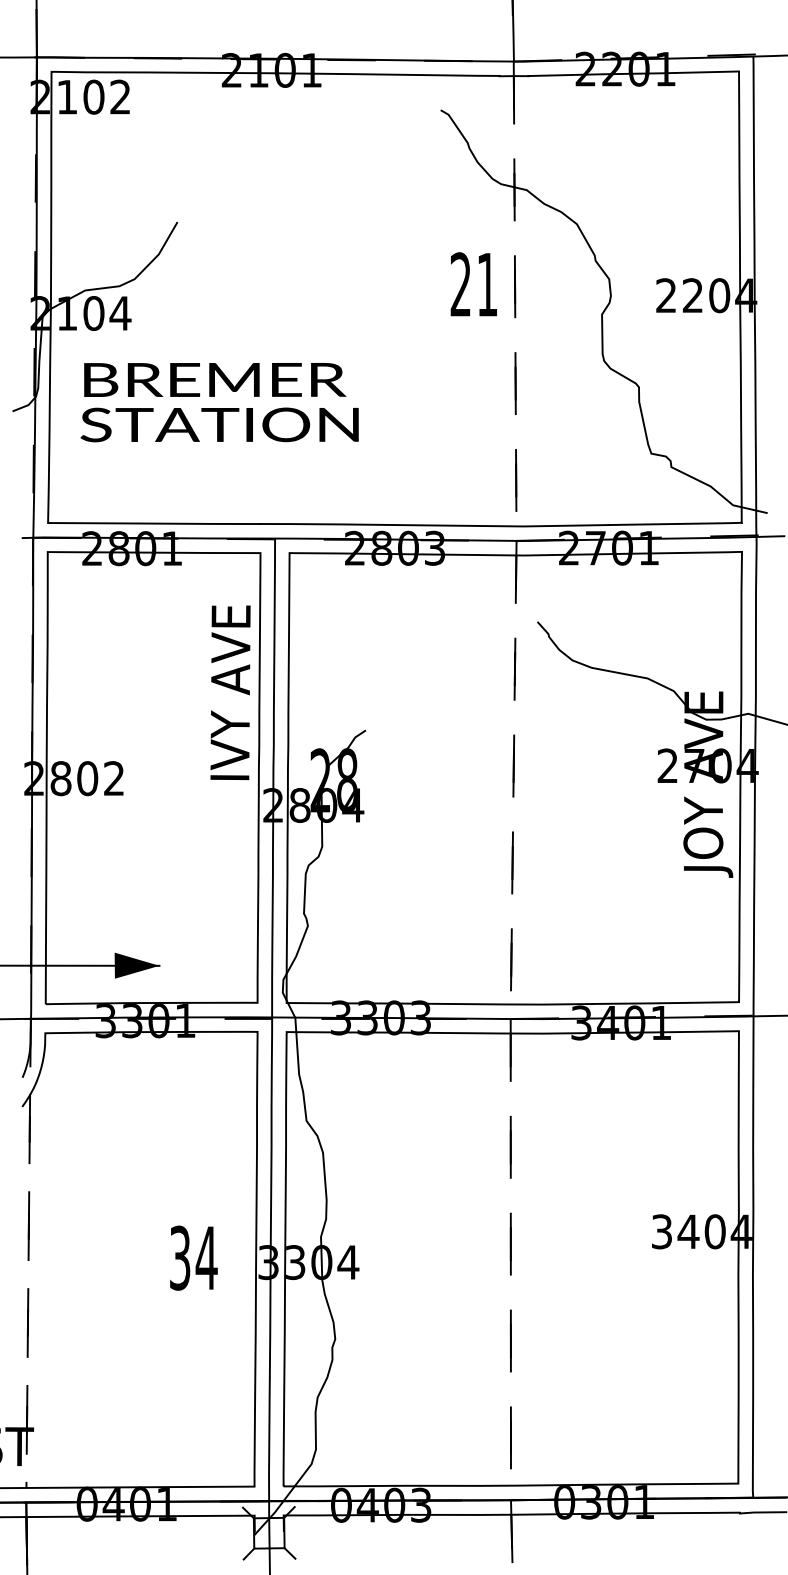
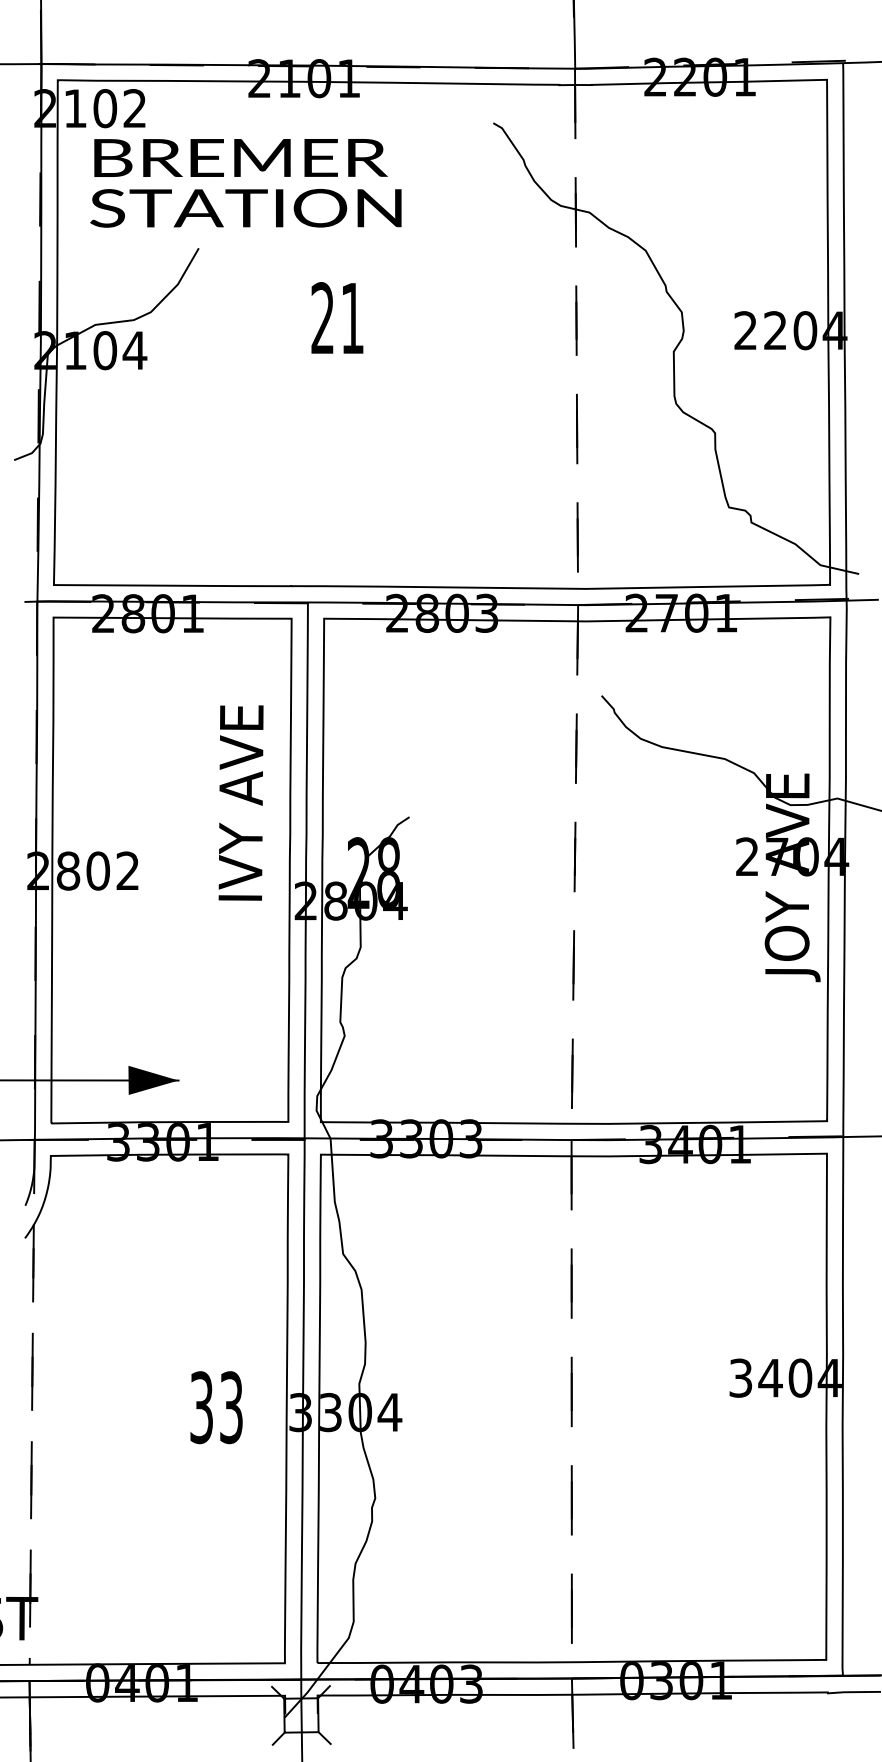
text: (473, 283) -> (337, 317), moved
text: (219, 402) -> (245, 183), moved
text: (230, 692) -> (240, 802), moved
text: (206, 1258) -> (231, 1407), 34 -> 33

